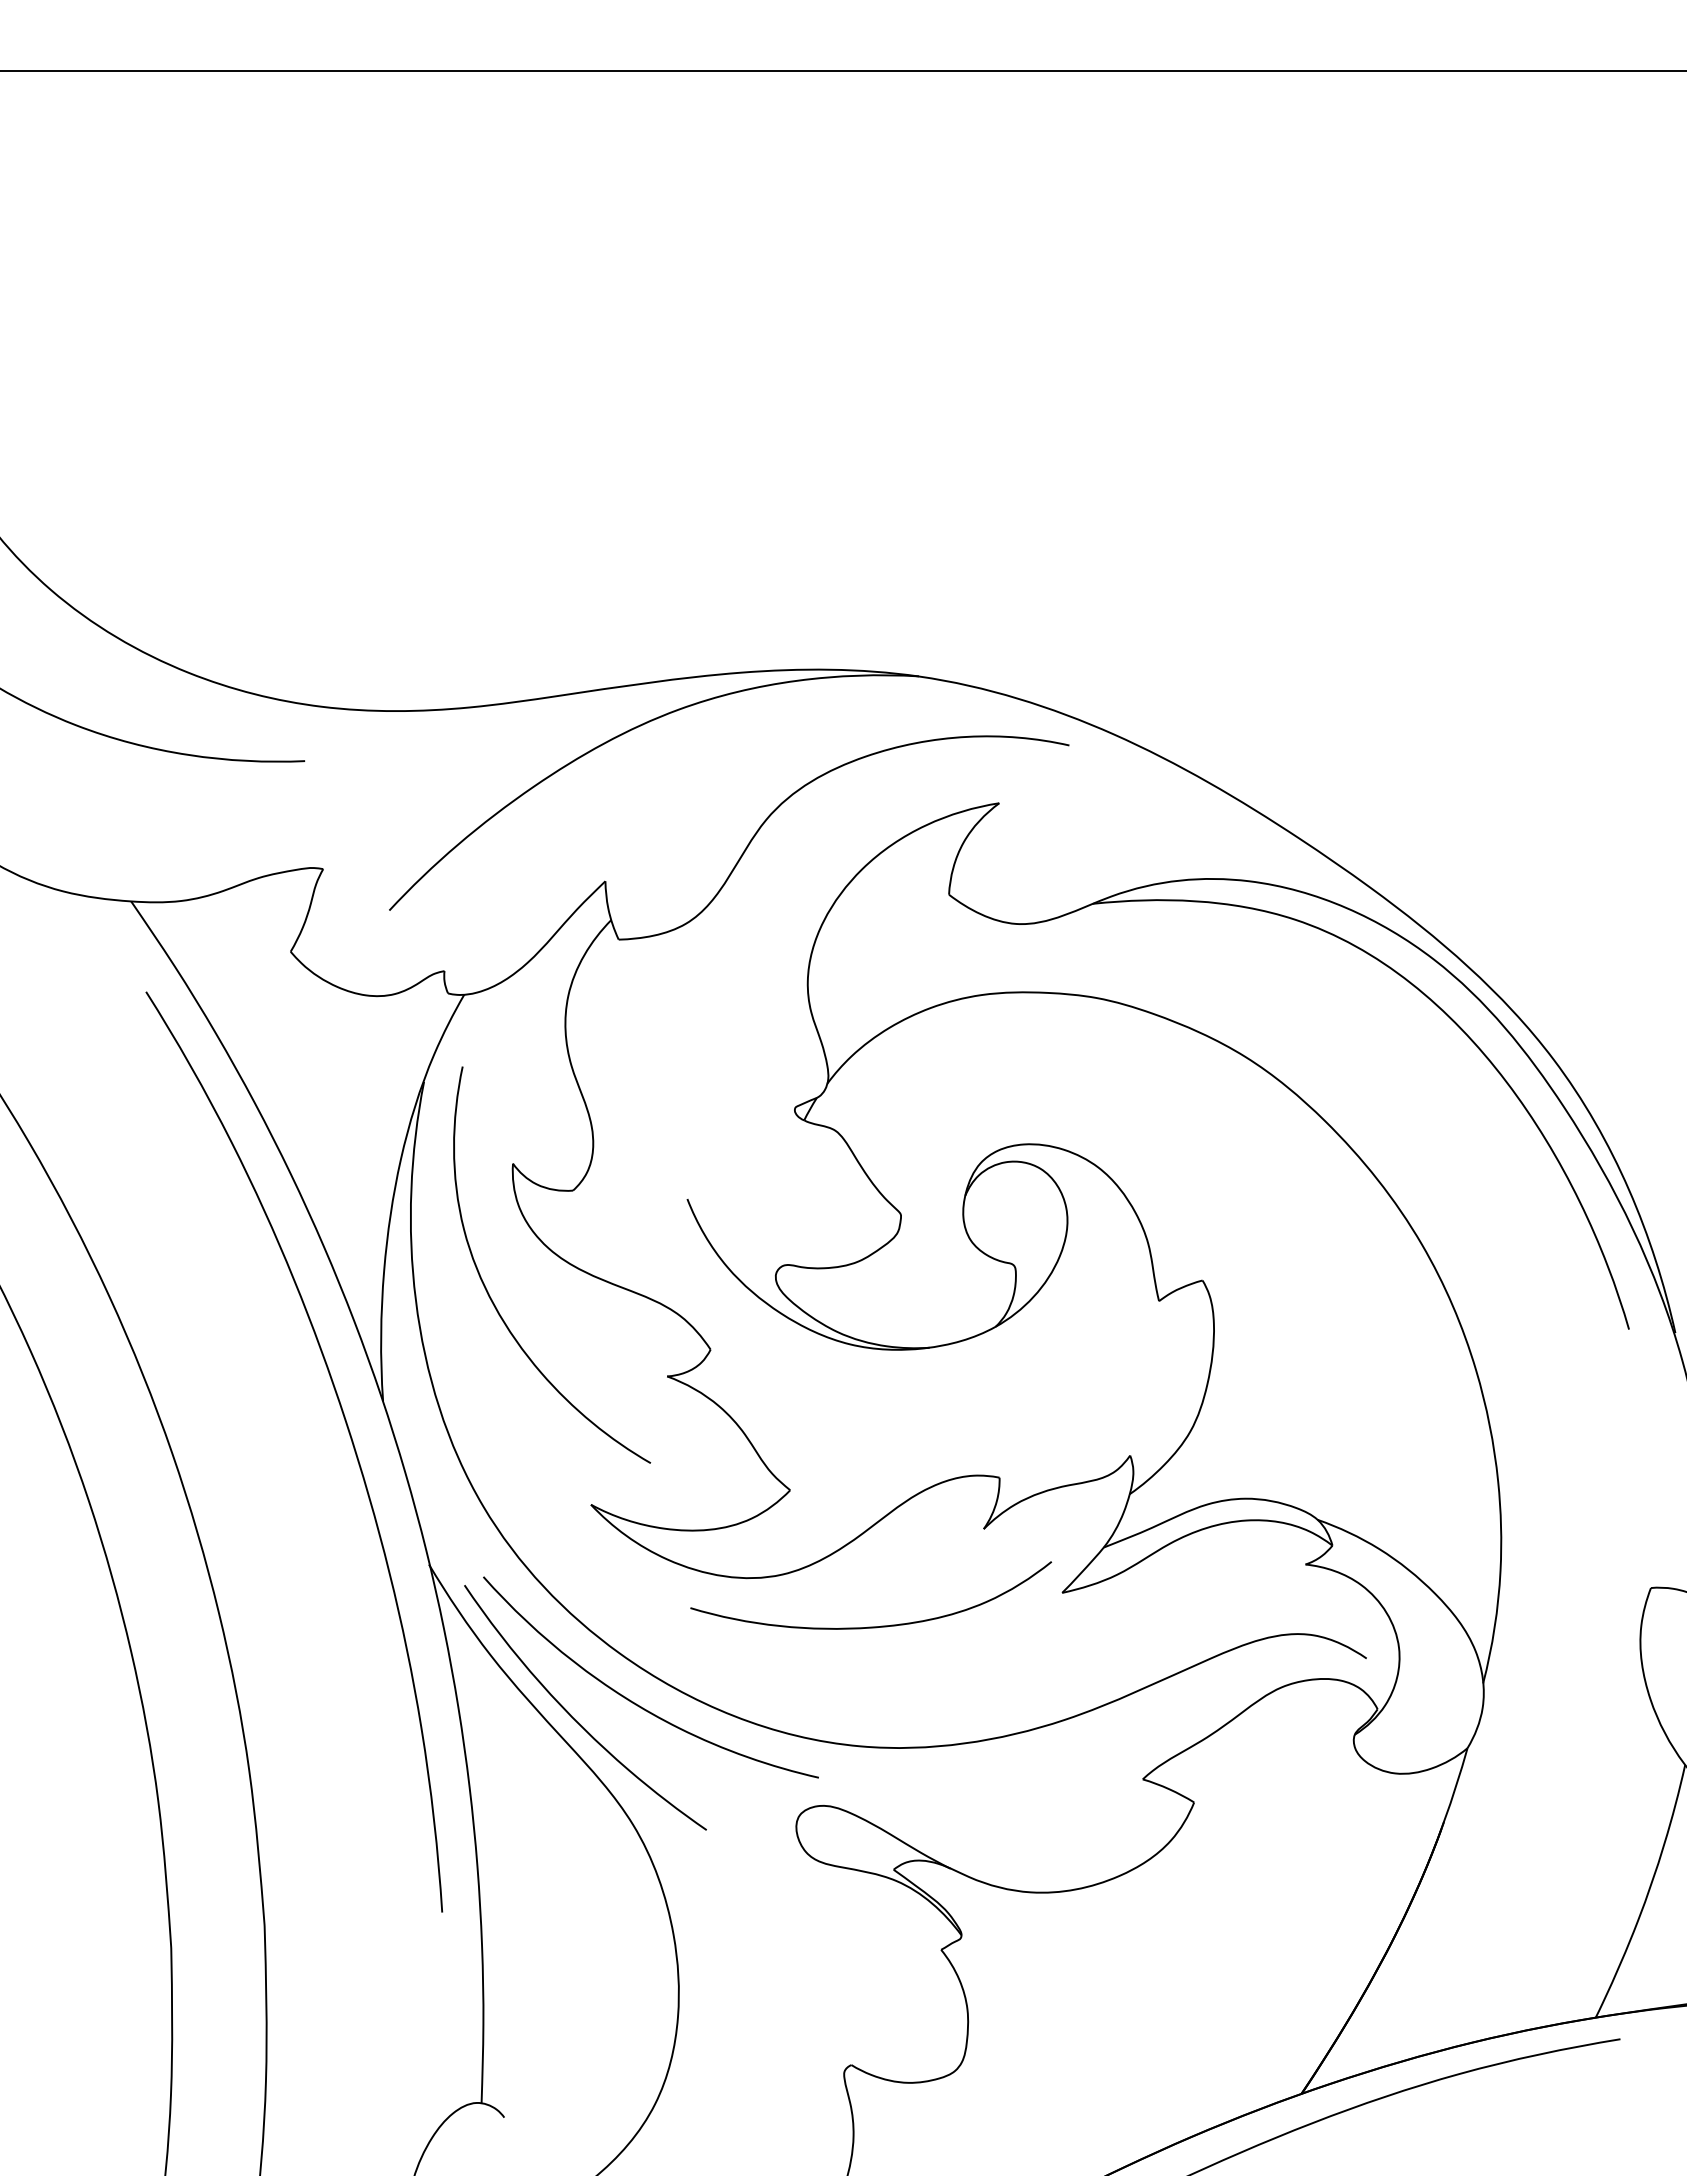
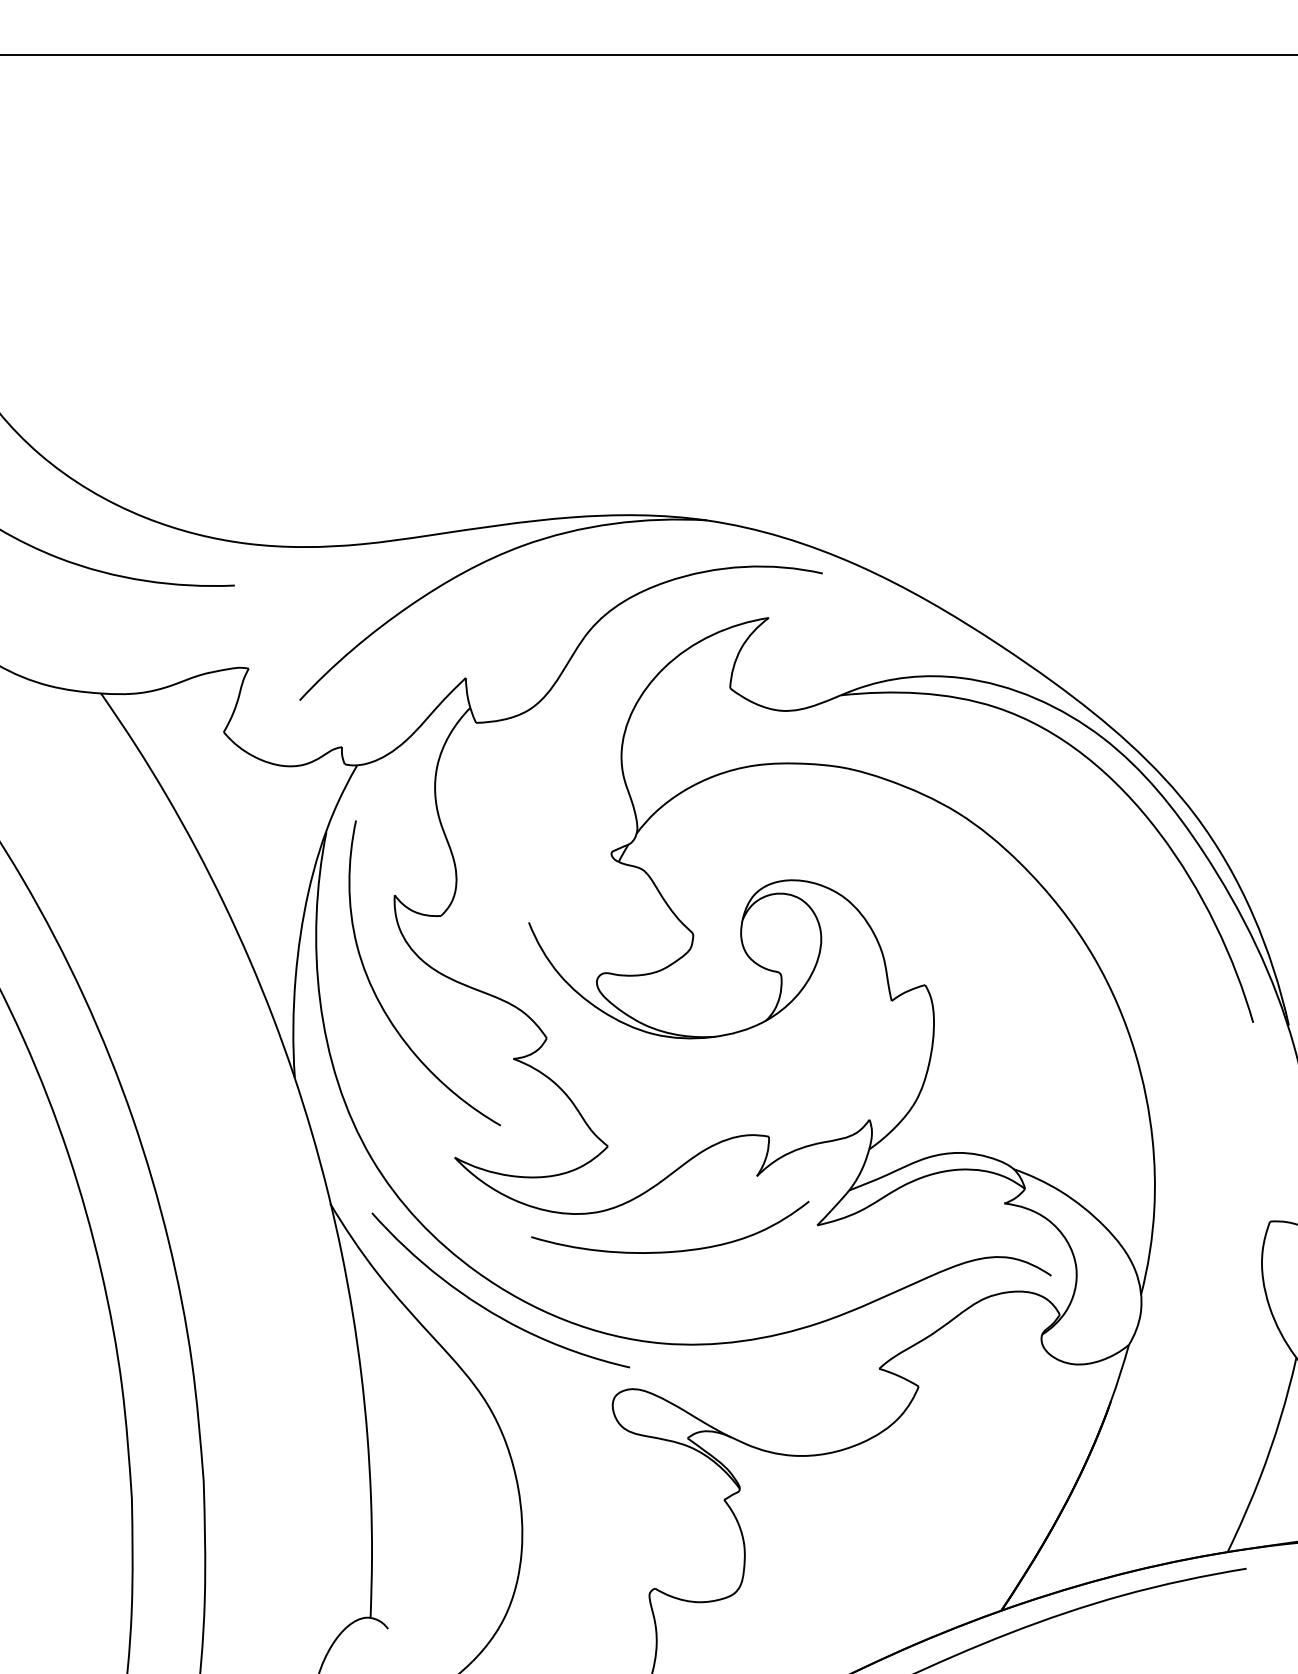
curve: (348, 1433) -> (268, 1102), removed
curve: (574, 1718) -> (442, 1321), removed

